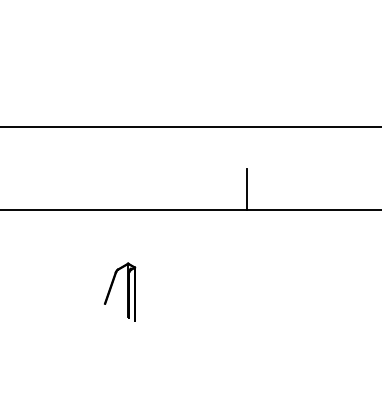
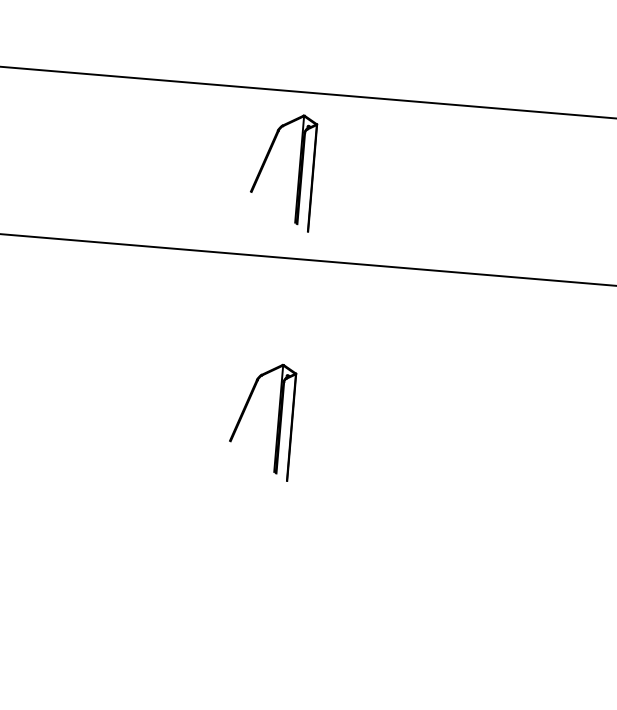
part: (127, 166) -> (298, 171), added
line: (247, 189) -> (533, 236), removed

